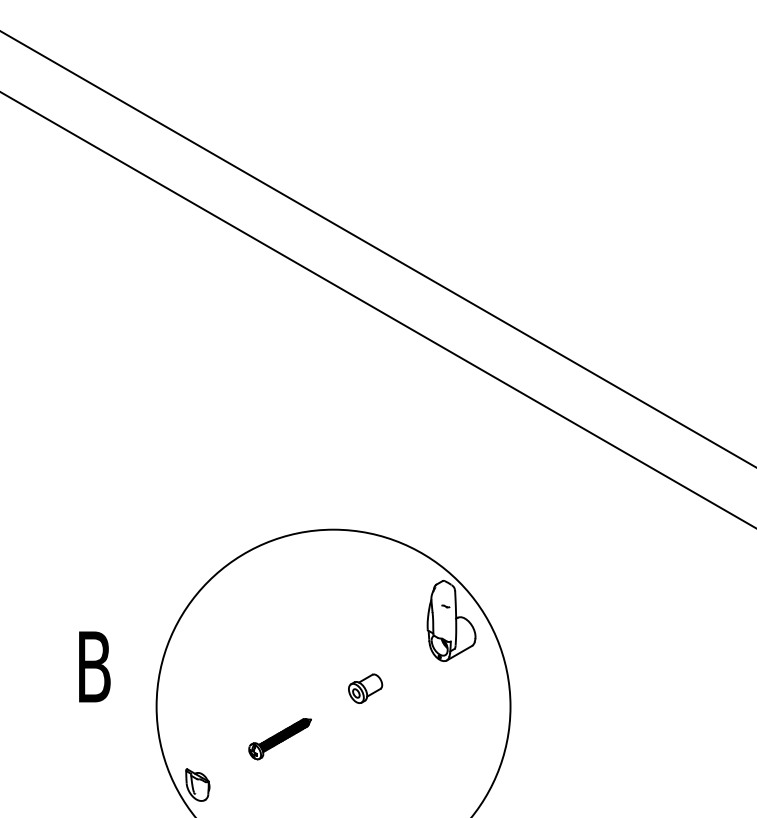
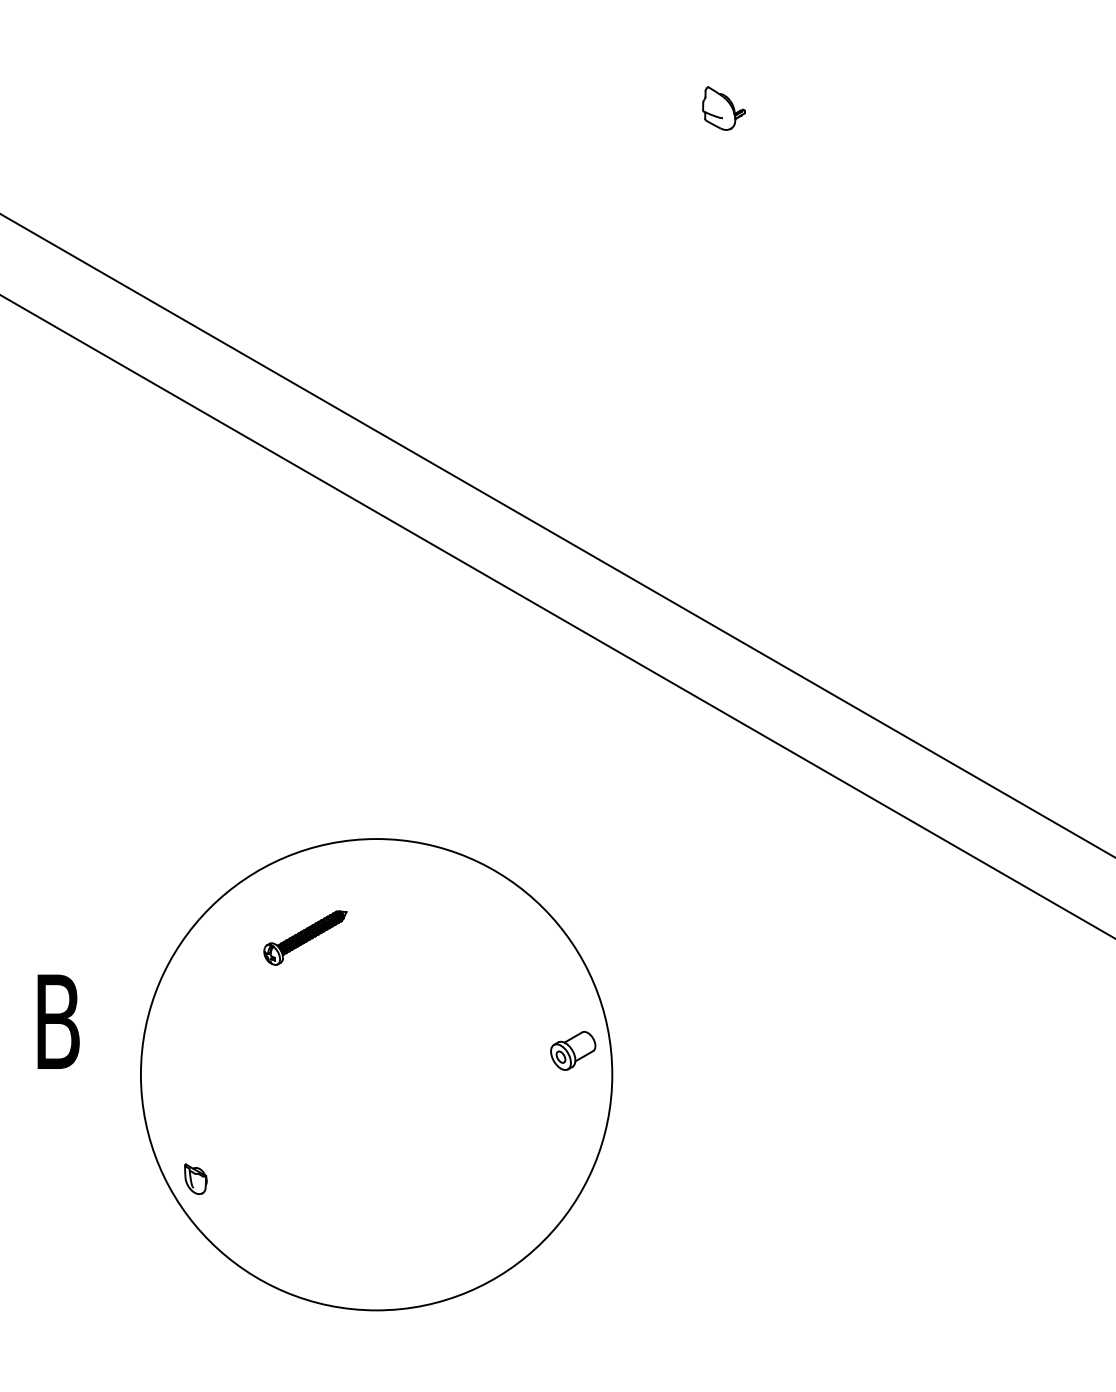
part: (451, 620) -> (533, 960), removed
part: (365, 688) -> (573, 1050), moved
part: (280, 738) -> (305, 937), moved
part: (197, 785) -> (195, 1179), size x0.7

